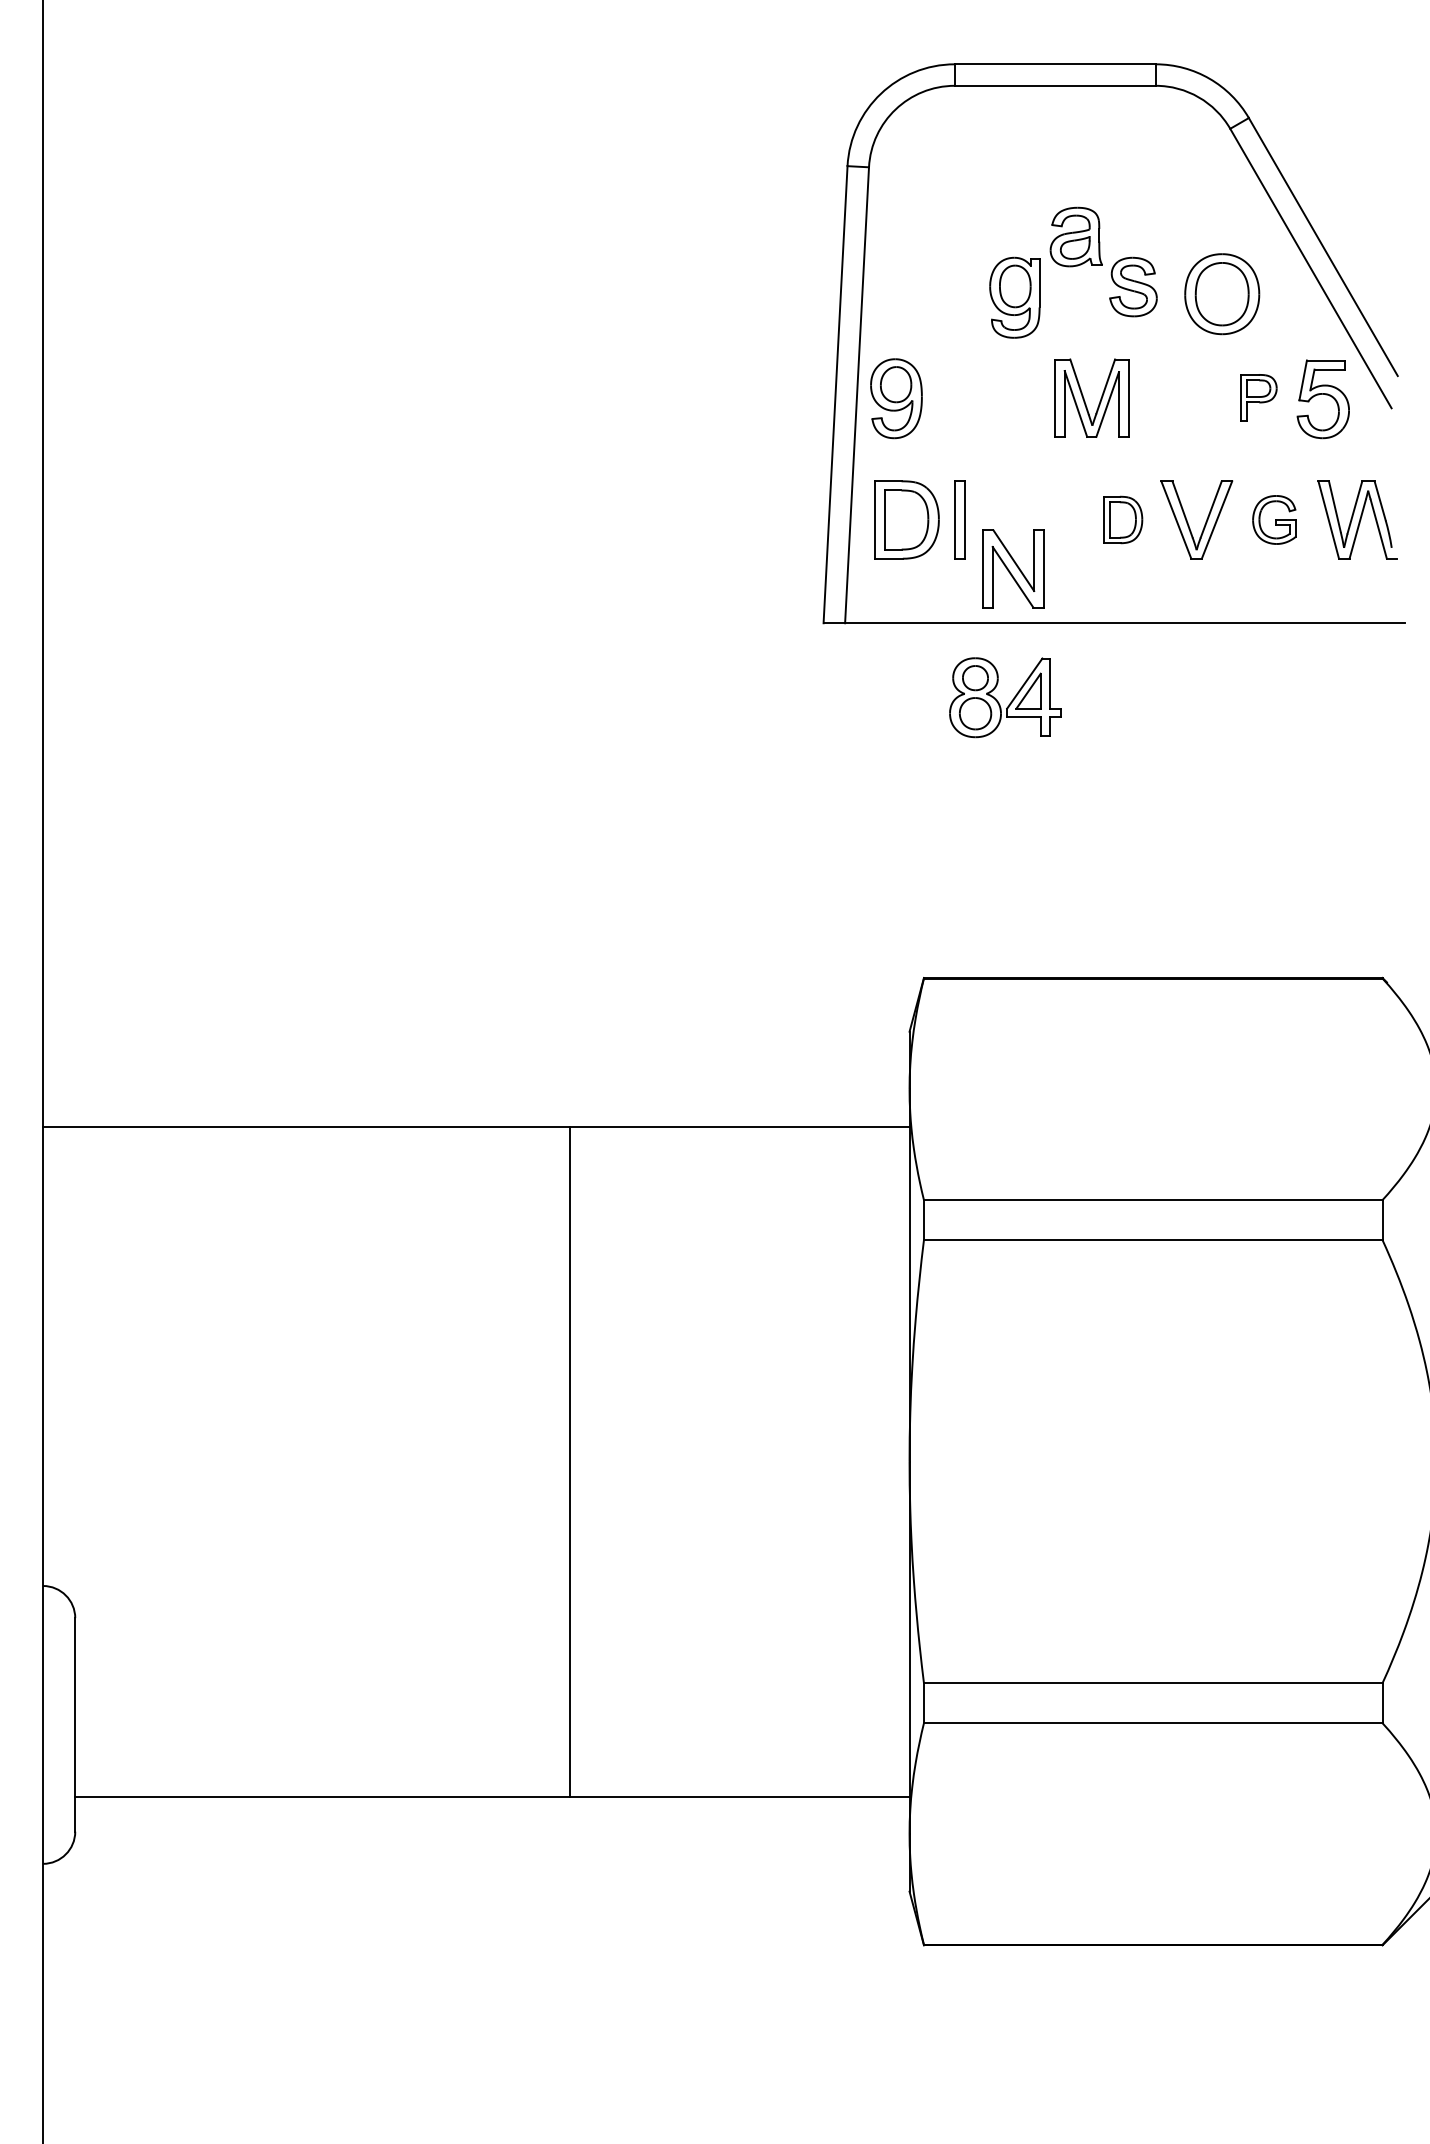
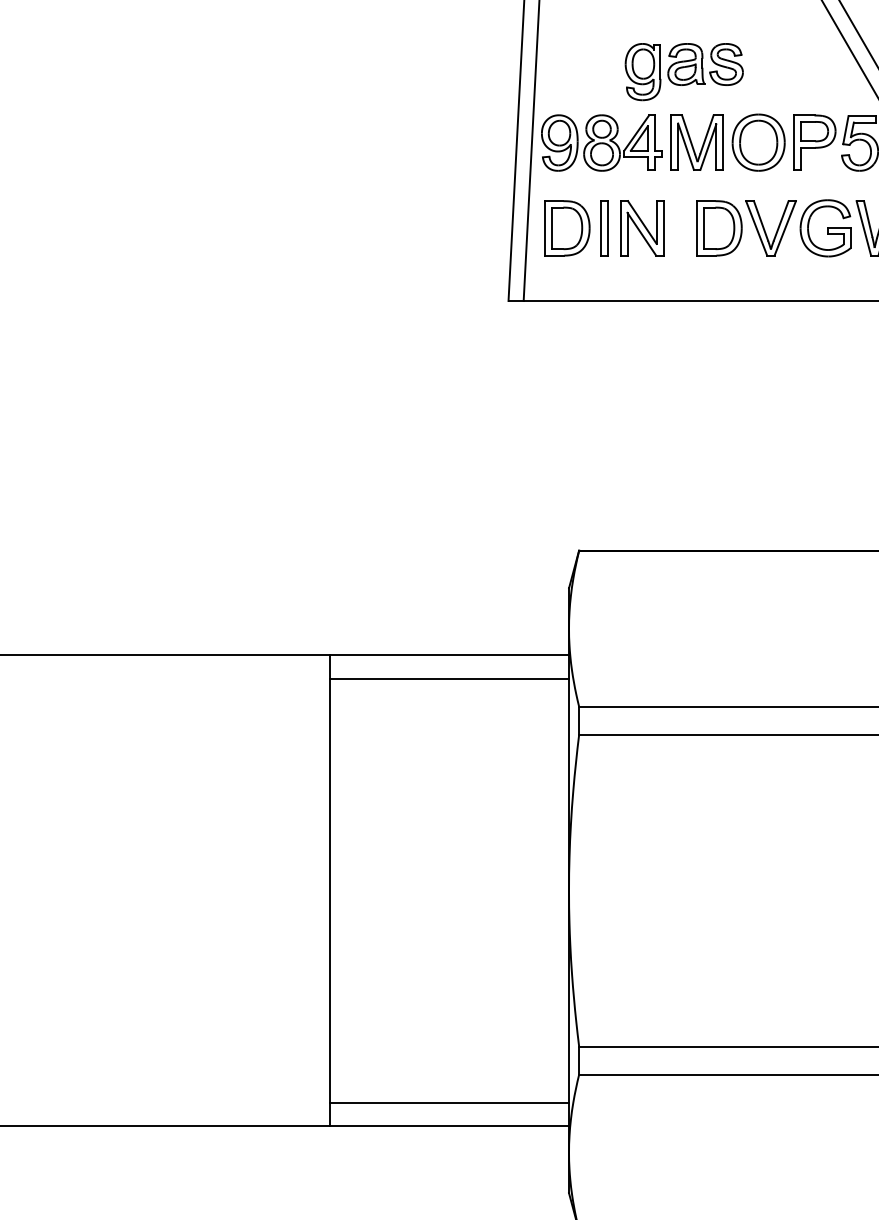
part: (1075, 236) -> (685, 64), moved
part: (1222, 294) -> (758, 142), moved
part: (1258, 397) -> (814, 142), size x1.67
part: (1122, 519) -> (718, 228), size x1.67
part: (1274, 519) -> (825, 228), size x1.67
part: (1013, 568) -> (642, 228), moved
part: (1011, 700) -> (627, 145), moved
line: (739, 1160) -> (449, 678), added
line: (739, 1762) -> (449, 1102), added

